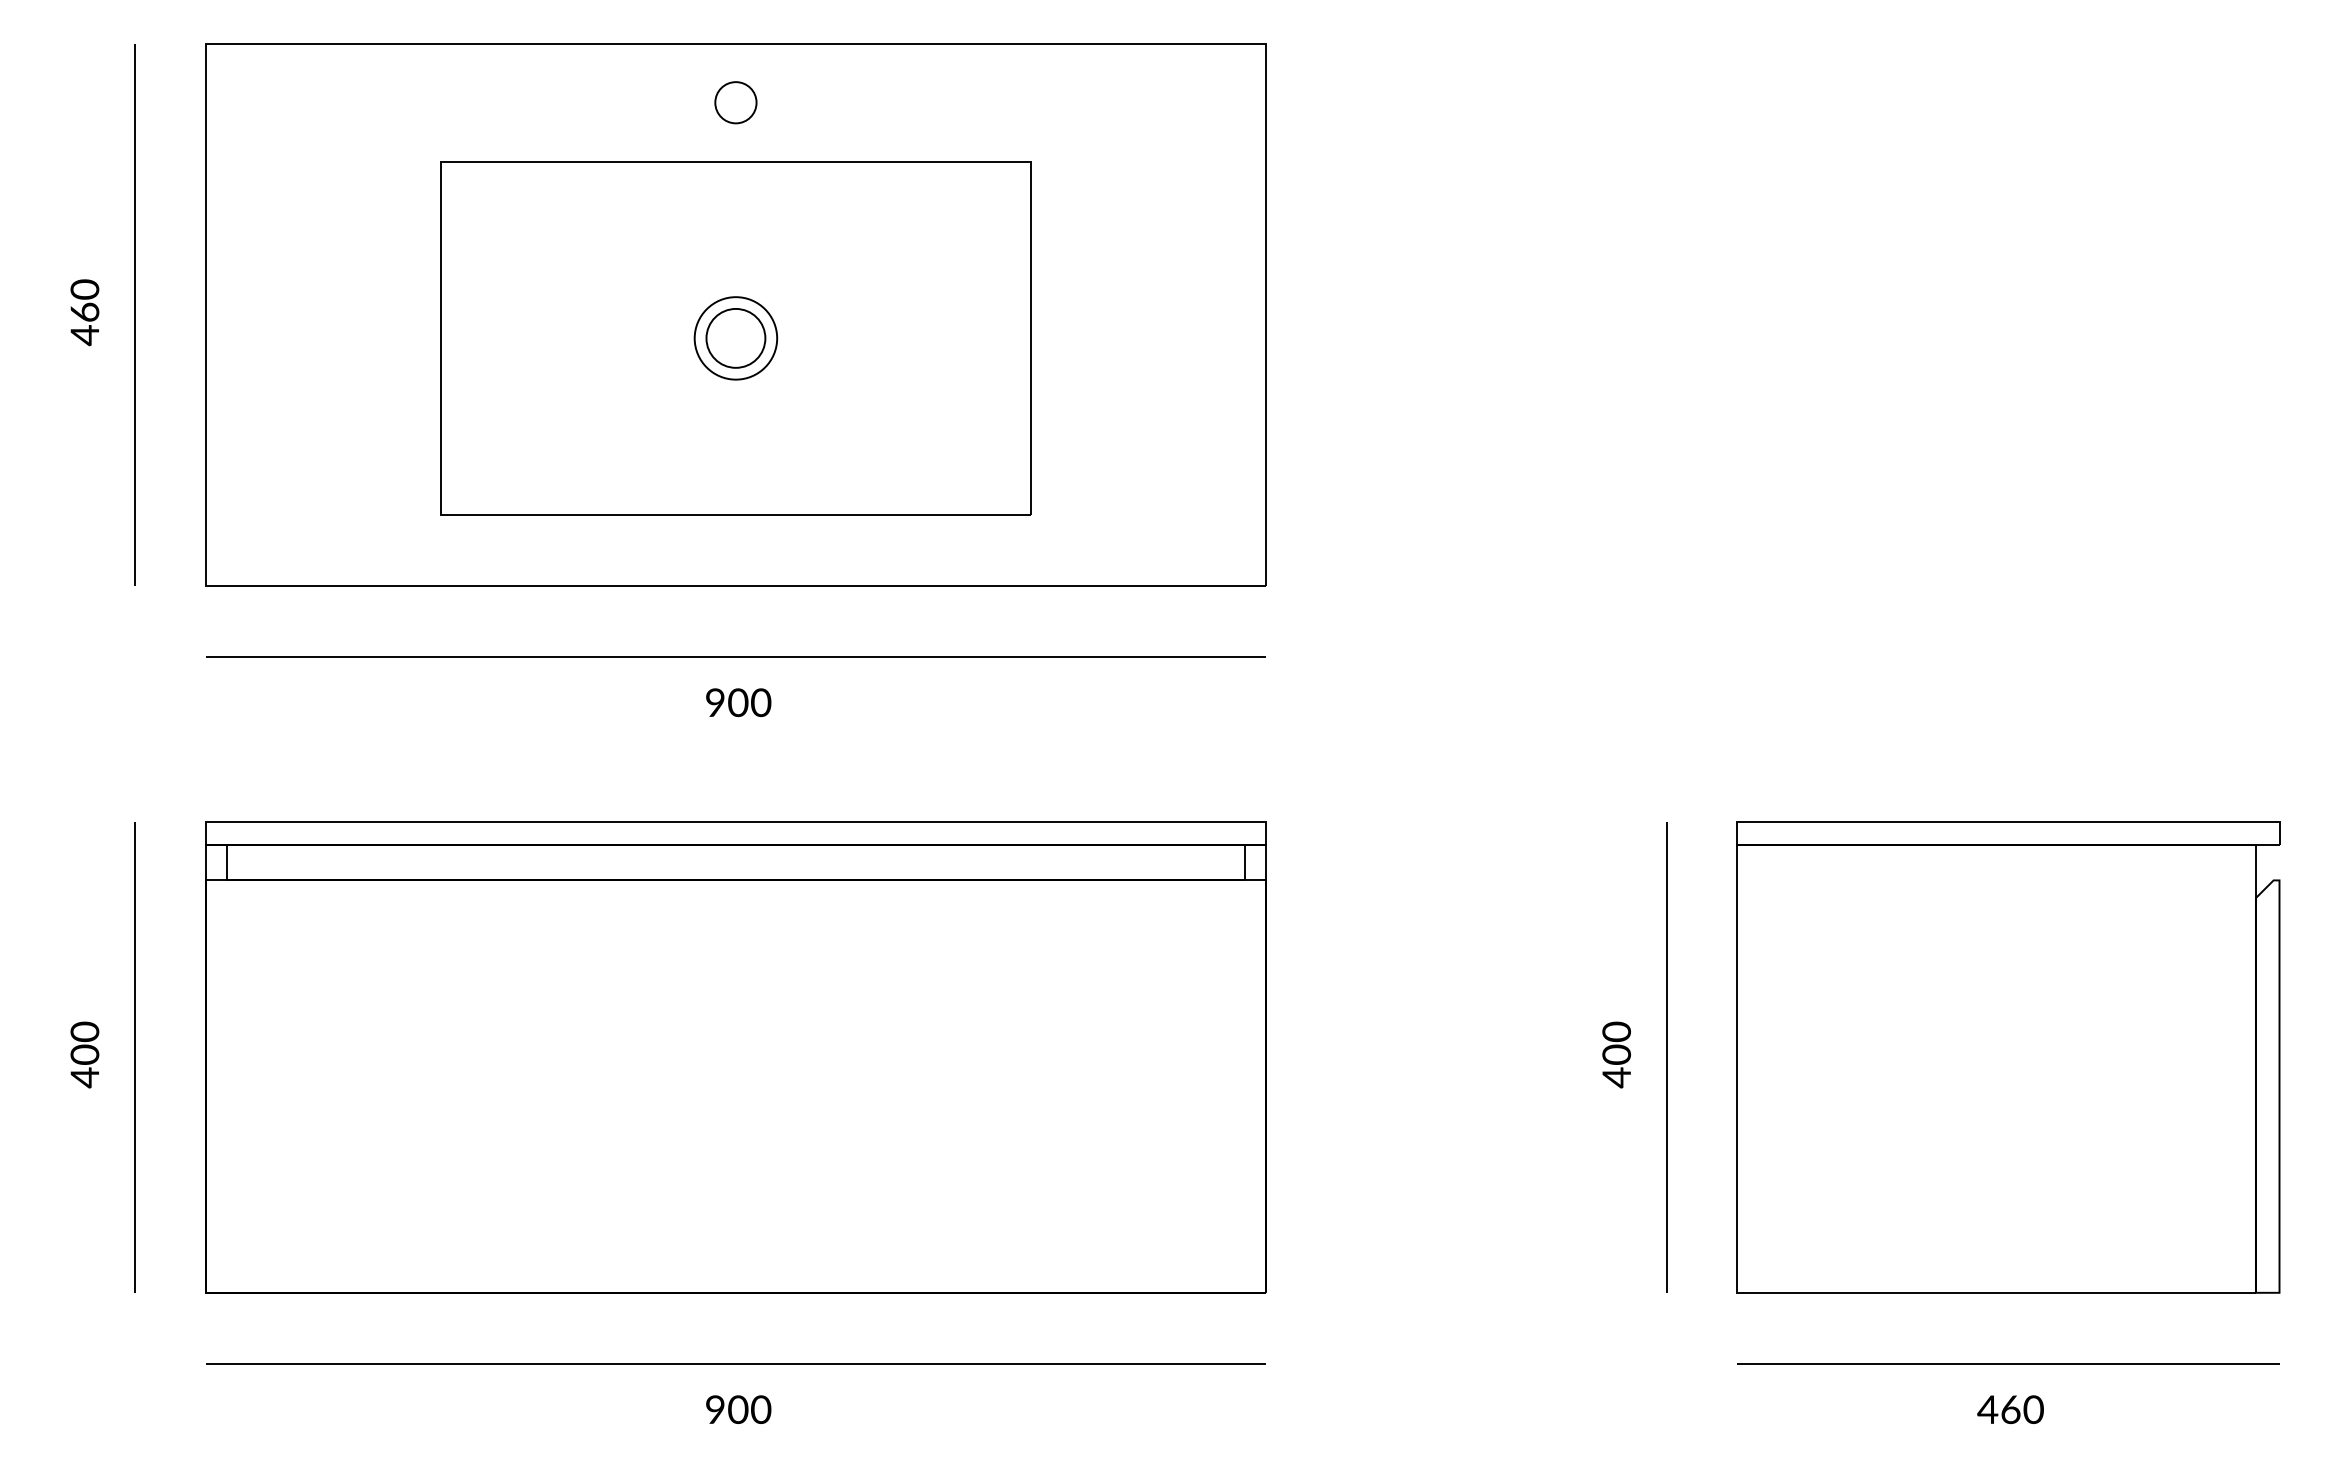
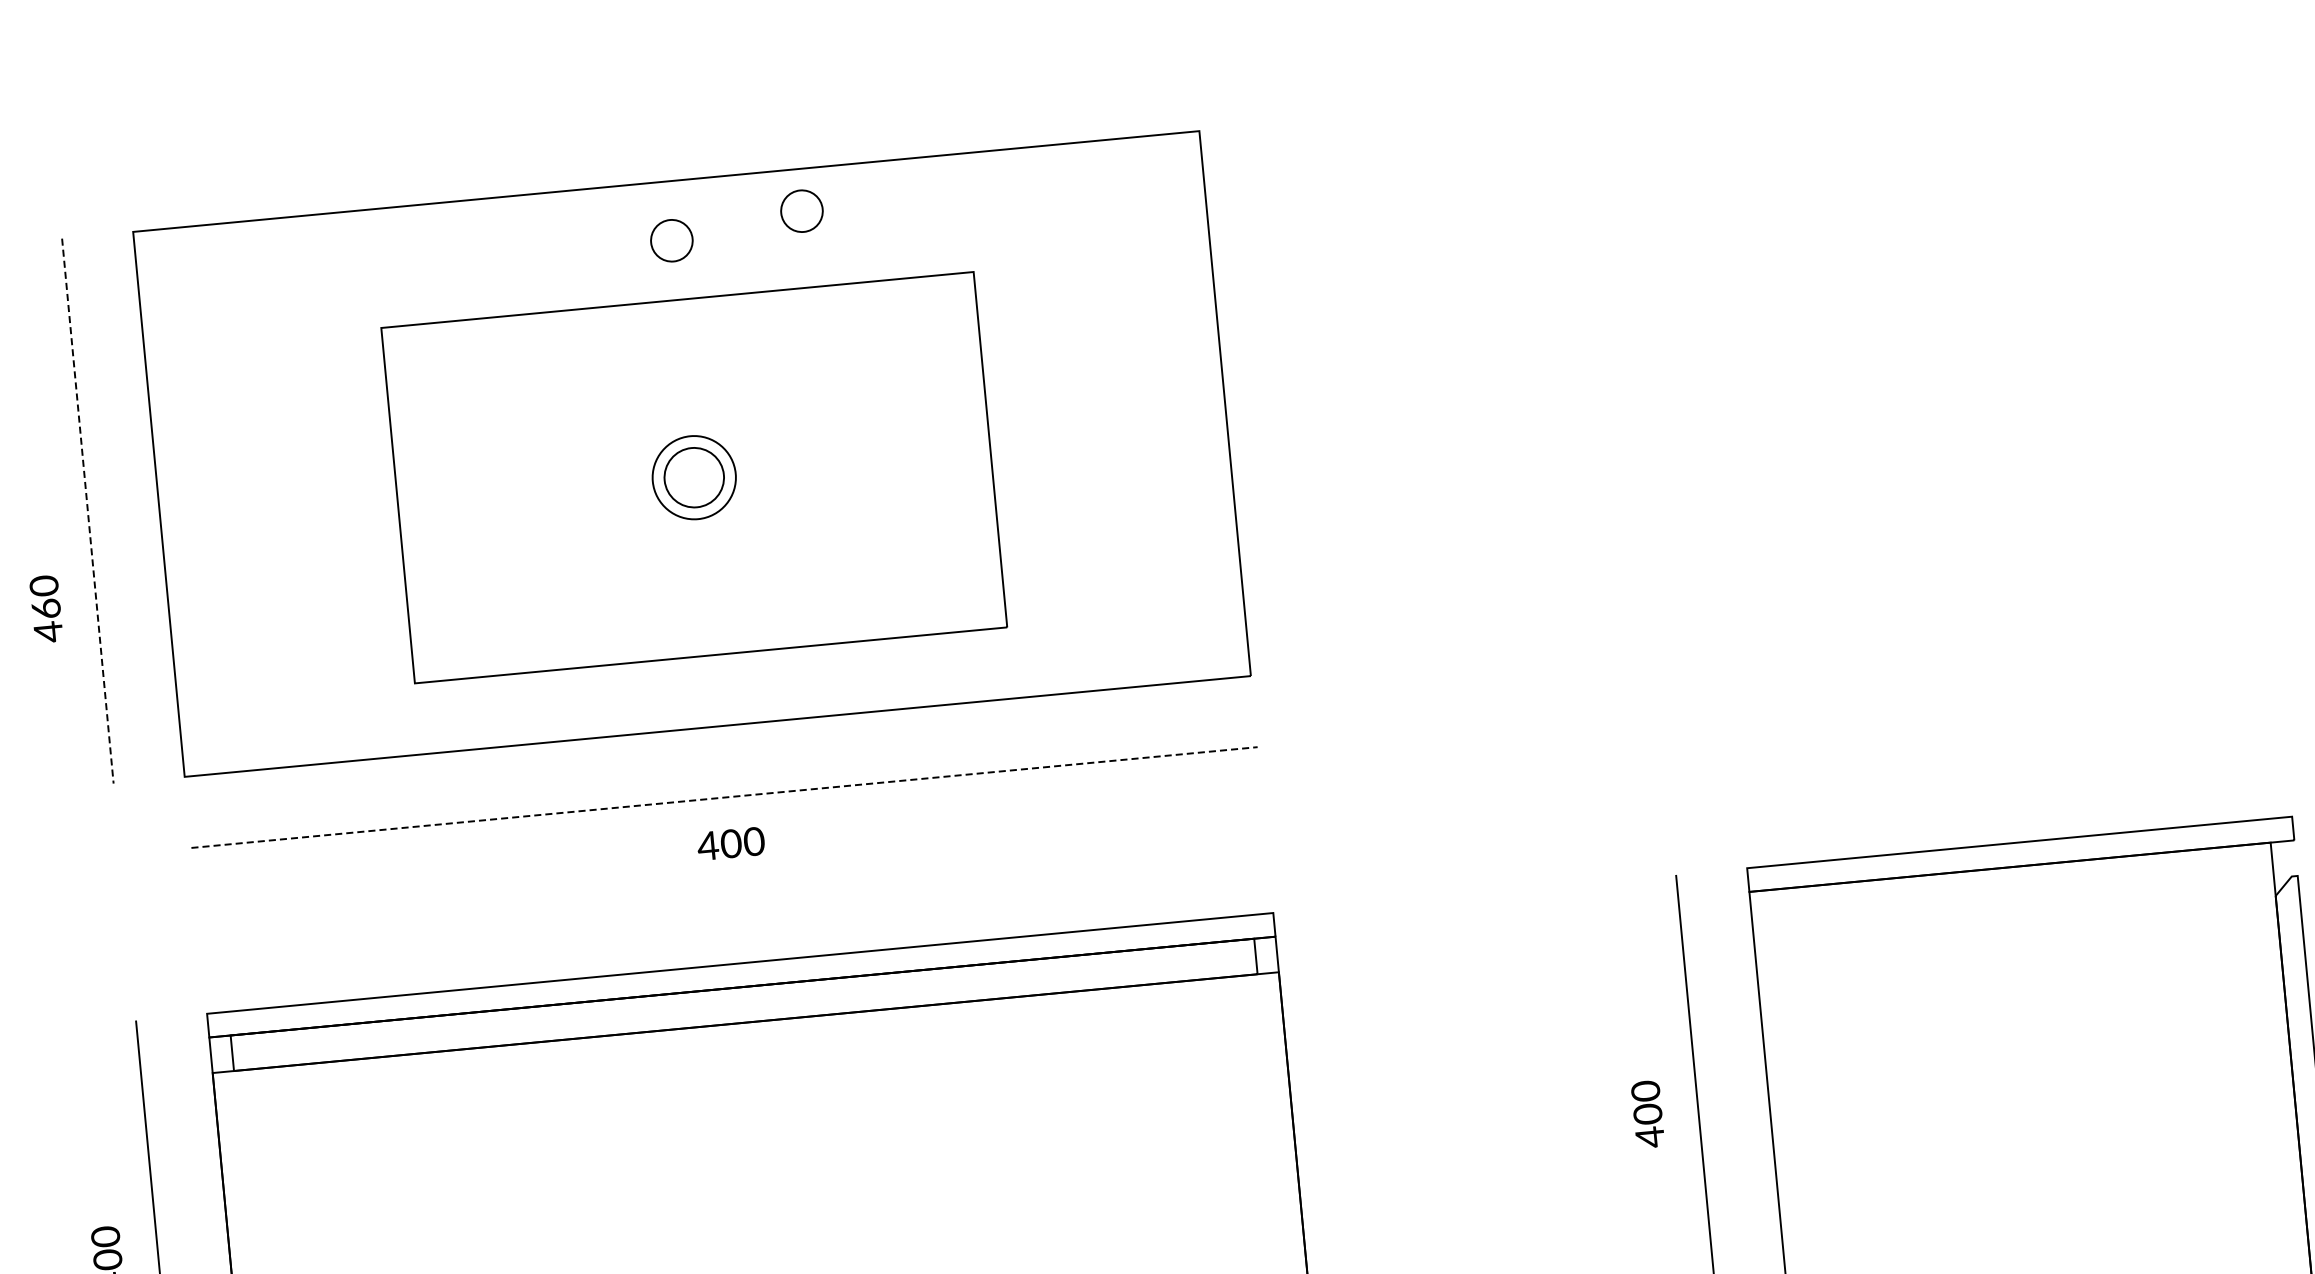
part: (866, 85) -> (801, 211), added
text: (84, 312) -> (45, 609), moved
line: (135, 315) -> (88, 511), solid -> dashed
line: (736, 656) -> (725, 797), solid -> dashed
text: (714, 702) -> (707, 845), 900 -> 400

